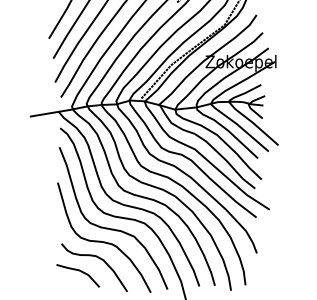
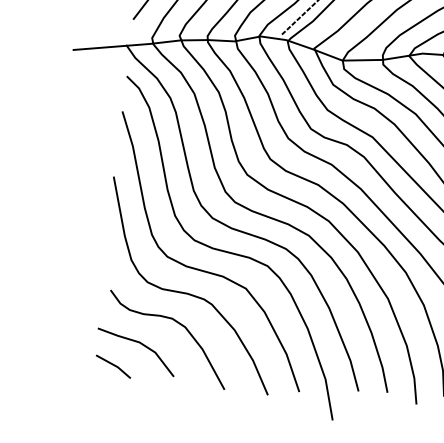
line: (66, 284) -> (113, 366), added

